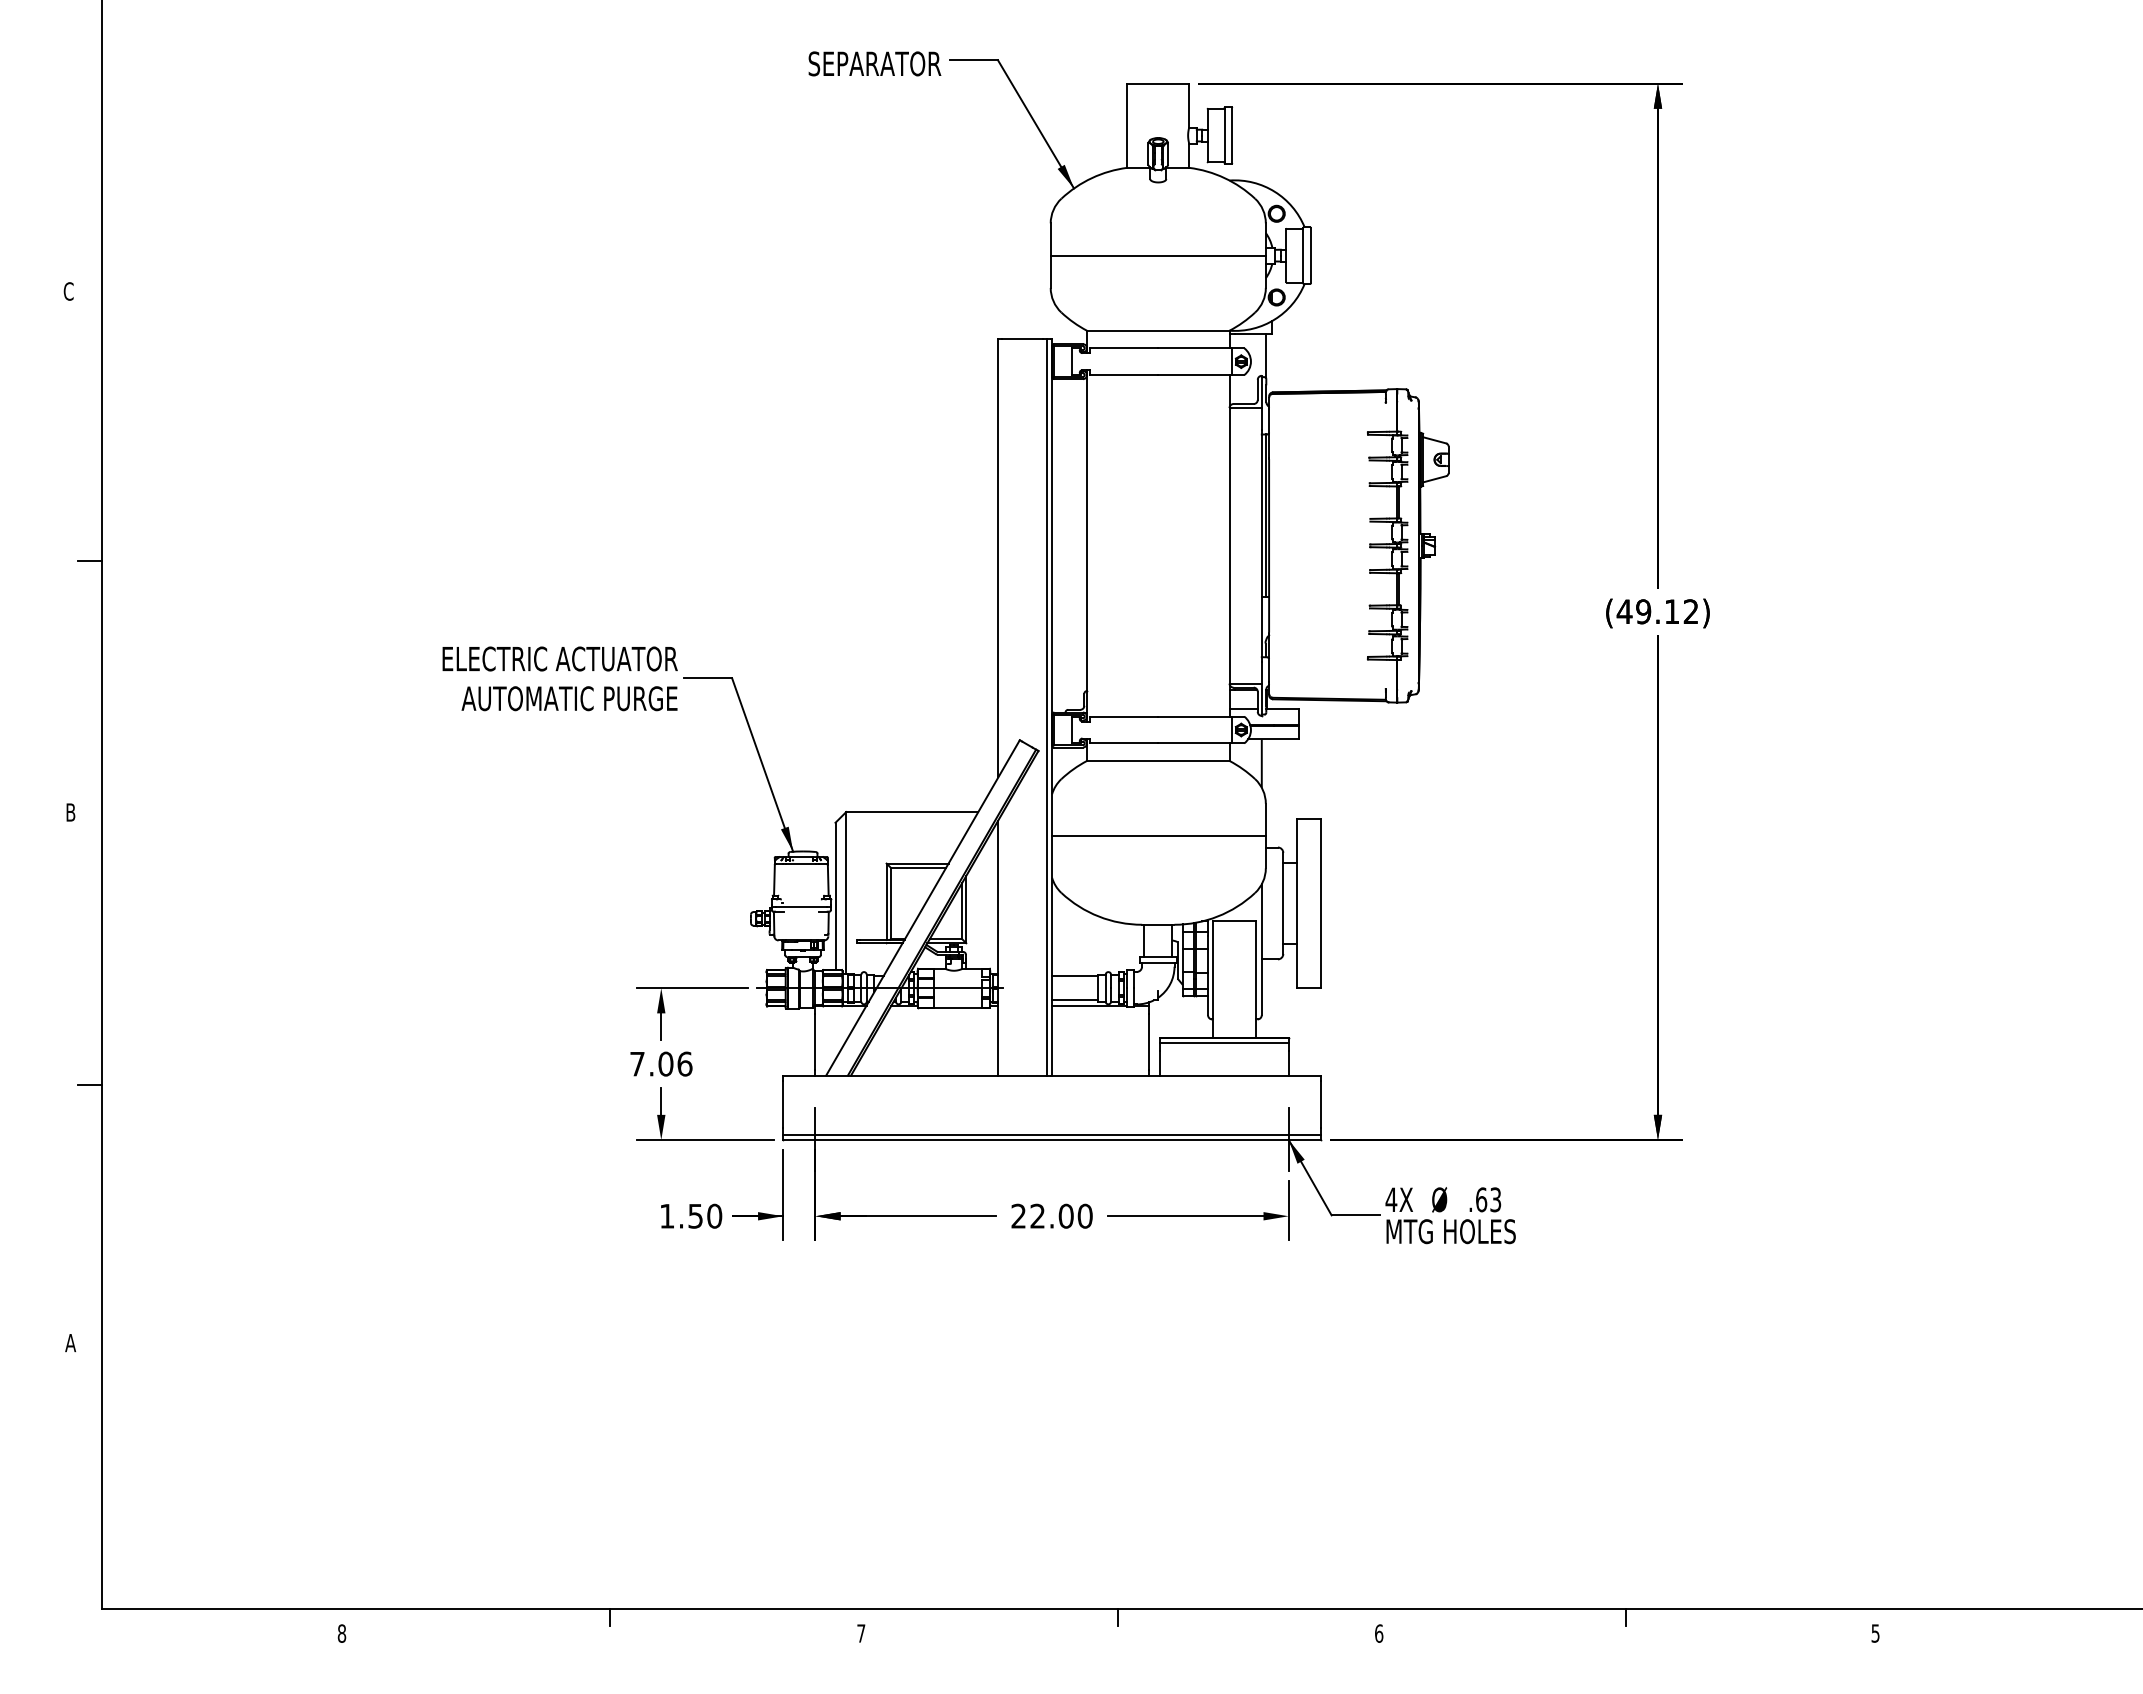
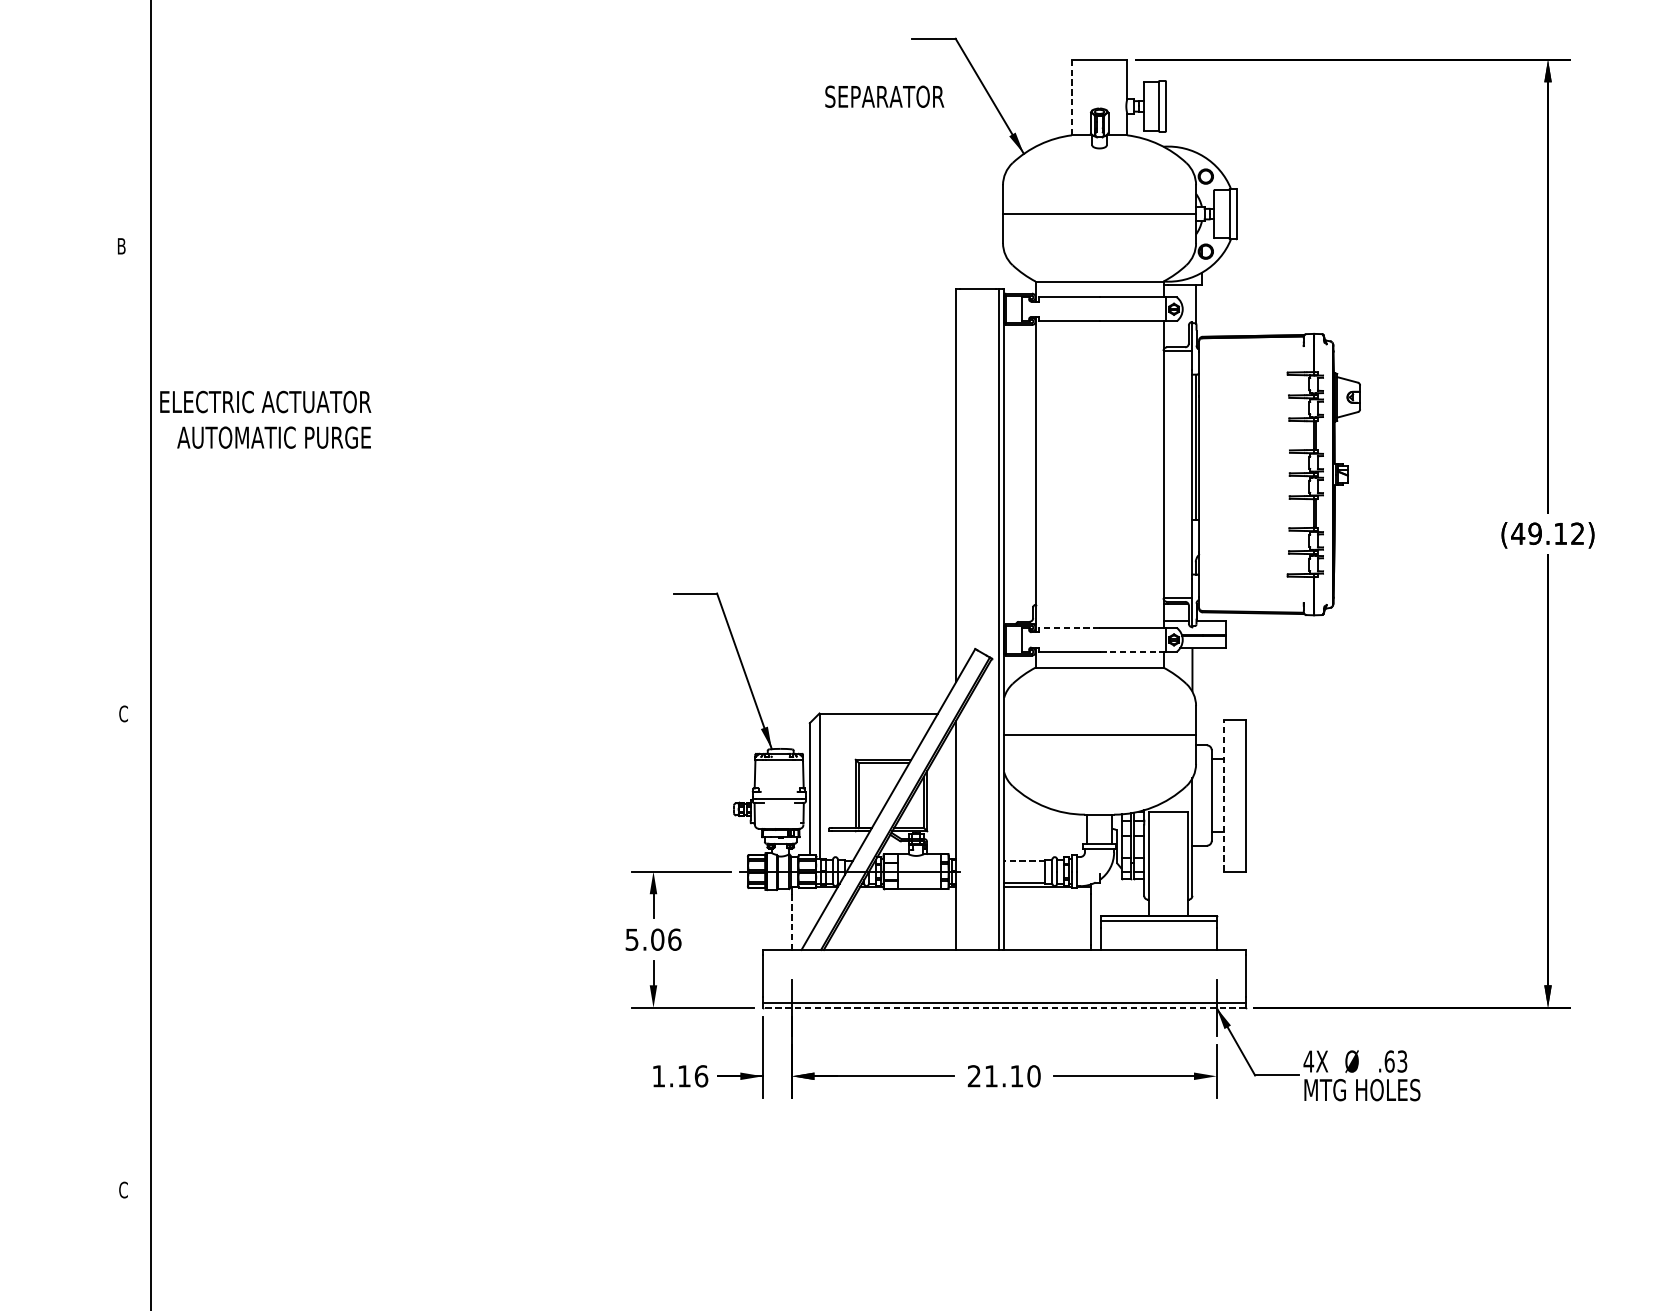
text: (874, 63) -> (884, 96), moved
line: (1127, 126) -> (1071, 98), solid -> dashed
text: (68, 291) -> (121, 246), C -> B
line: (89, 560) -> (140, 487), removed
text: (559, 678) -> (265, 419), moved
line: (1124, 716) -> (1069, 627), solid -> dashed
line: (1195, 743) -> (1132, 651), solid -> dashed
text: (70, 812) -> (123, 713), B -> C
line: (1296, 903) -> (1223, 795), solid -> dashed
line: (1075, 976) -> (1025, 861), solid -> dashed
line: (815, 1042) -> (791, 920), solid -> dashed
text: (637, 1064) -> (632, 940), 7.06 -> 5.06
line: (89, 1084) -> (140, 958), removed
line: (1052, 1140) -> (1004, 1008), solid -> dashed
text: (705, 1215) -> (693, 1075), 1.50 -> 1.16
text: (1051, 1215) -> (1003, 1075), 22.00 -> 21.10
text: (70, 1342) -> (123, 1189), A -> C

